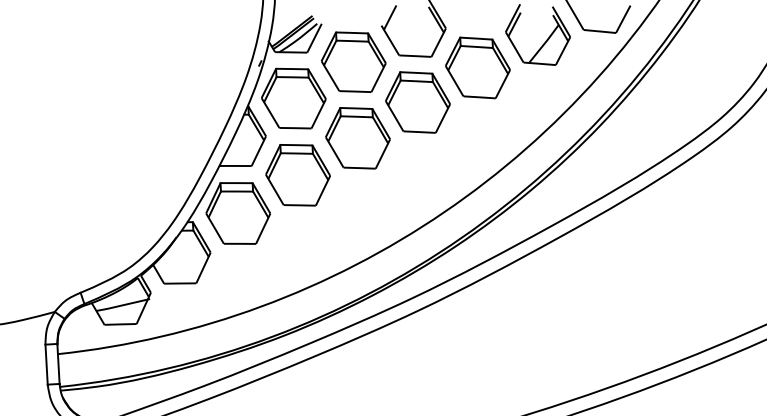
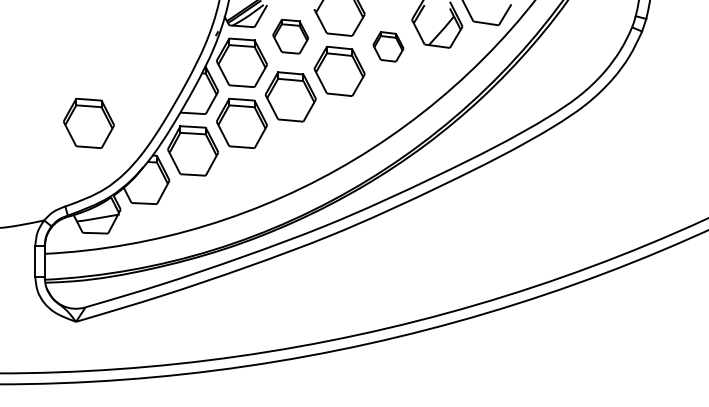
part: (353, 61) -> (290, 36), size x0.7
part: (478, 67) -> (388, 46), size x0.6
part: (104, 186) -> (88, 123), added

